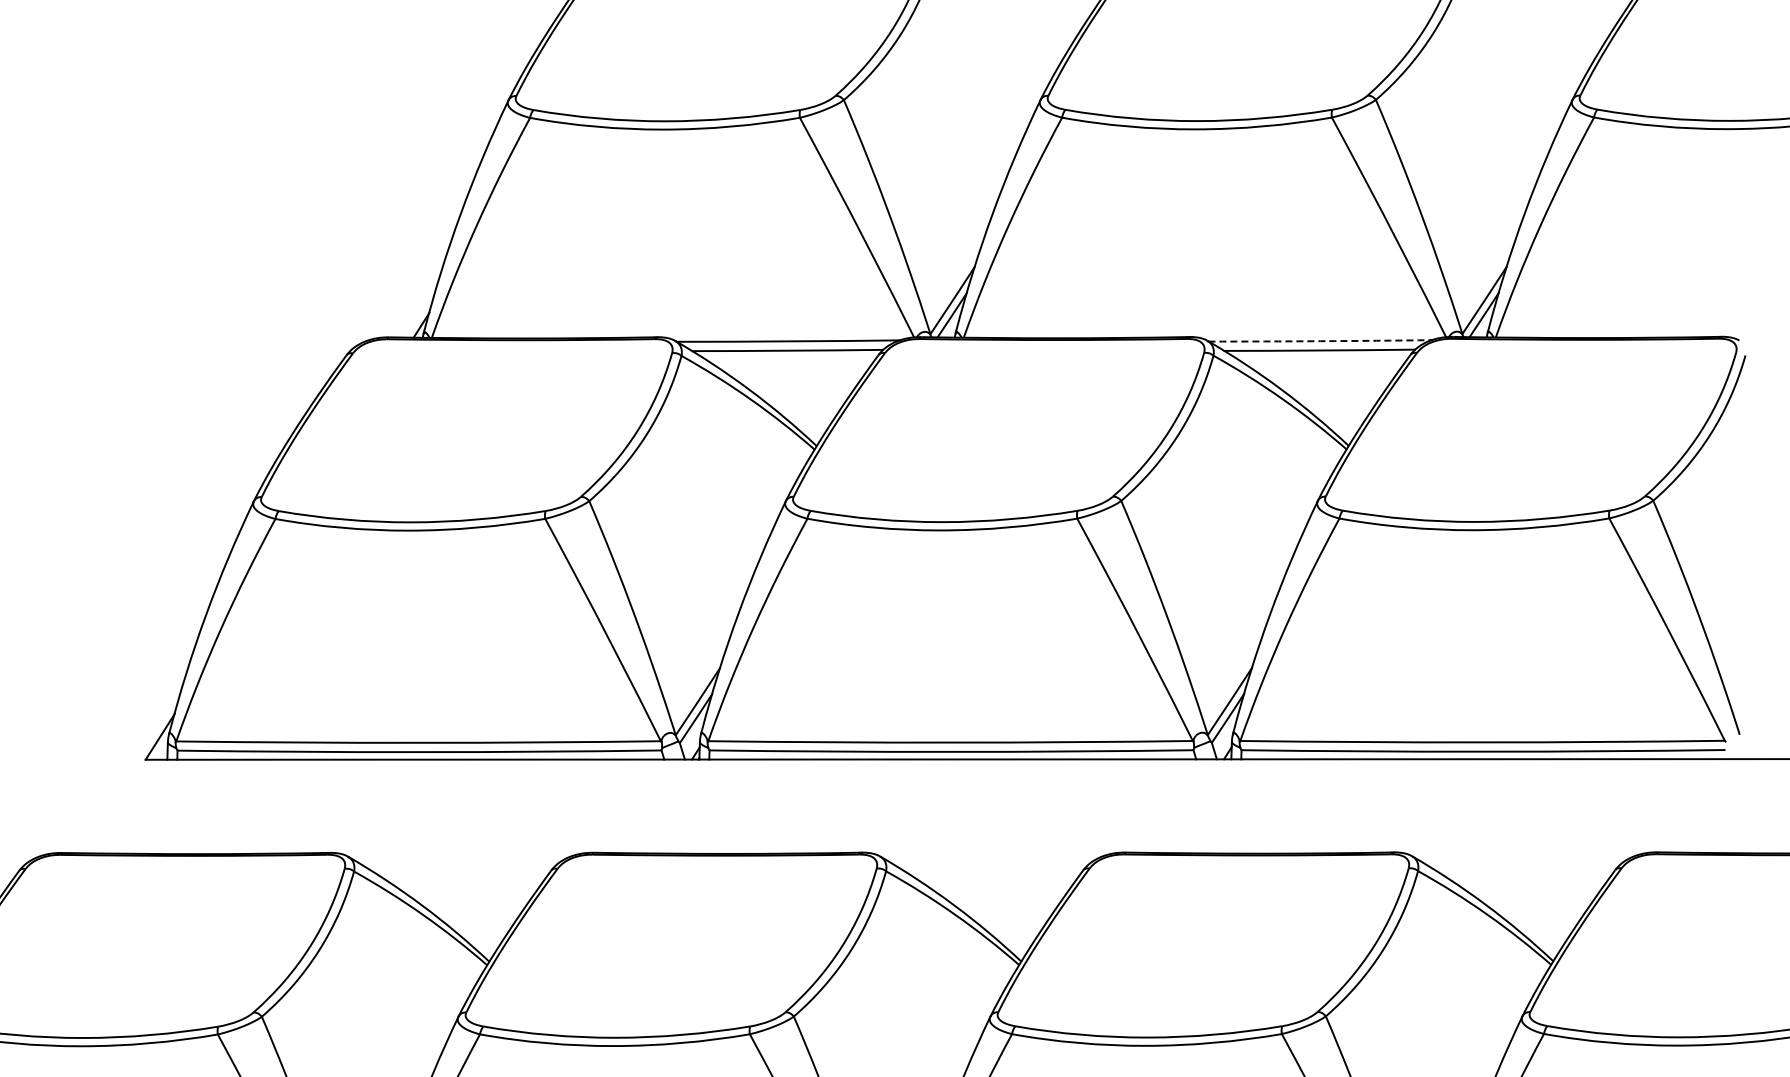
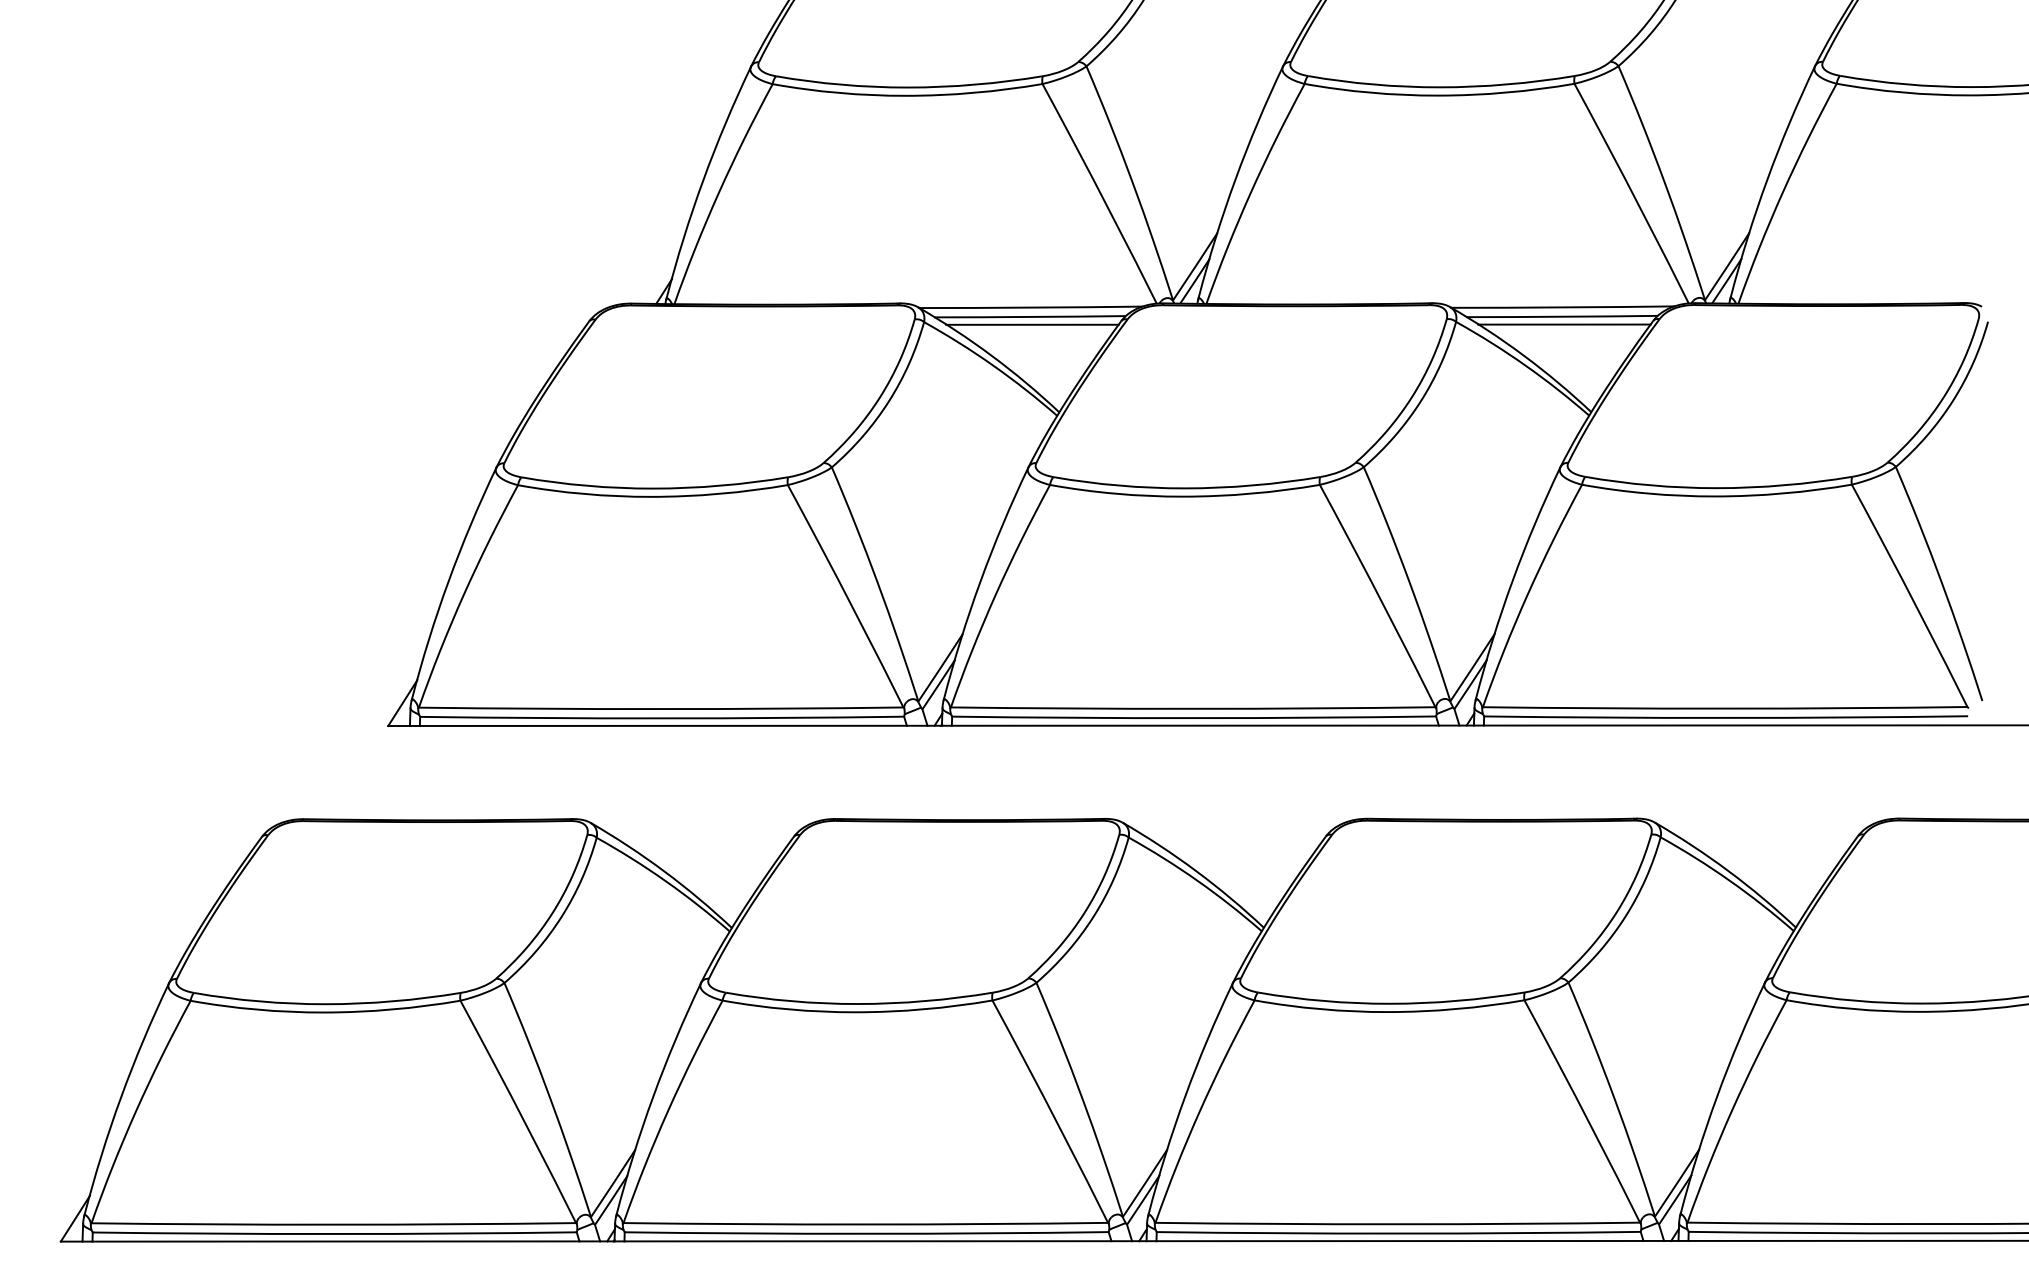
arc: (1319, 341) -> (1562, 307), dashed -> solid
line: (789, 358) -> (1032, 324), added
line: (1321, 358) -> (1564, 324), added

